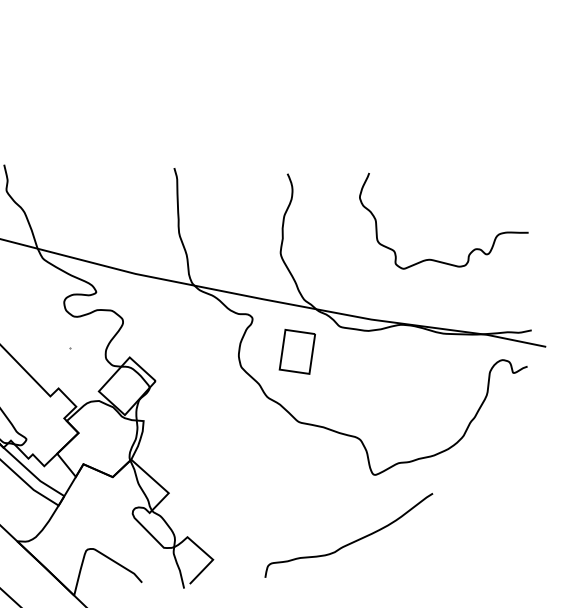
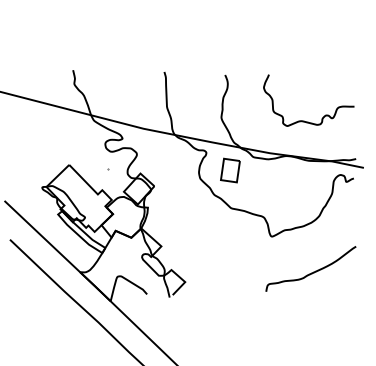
curve: (349, 541) -> (311, 272), moved

